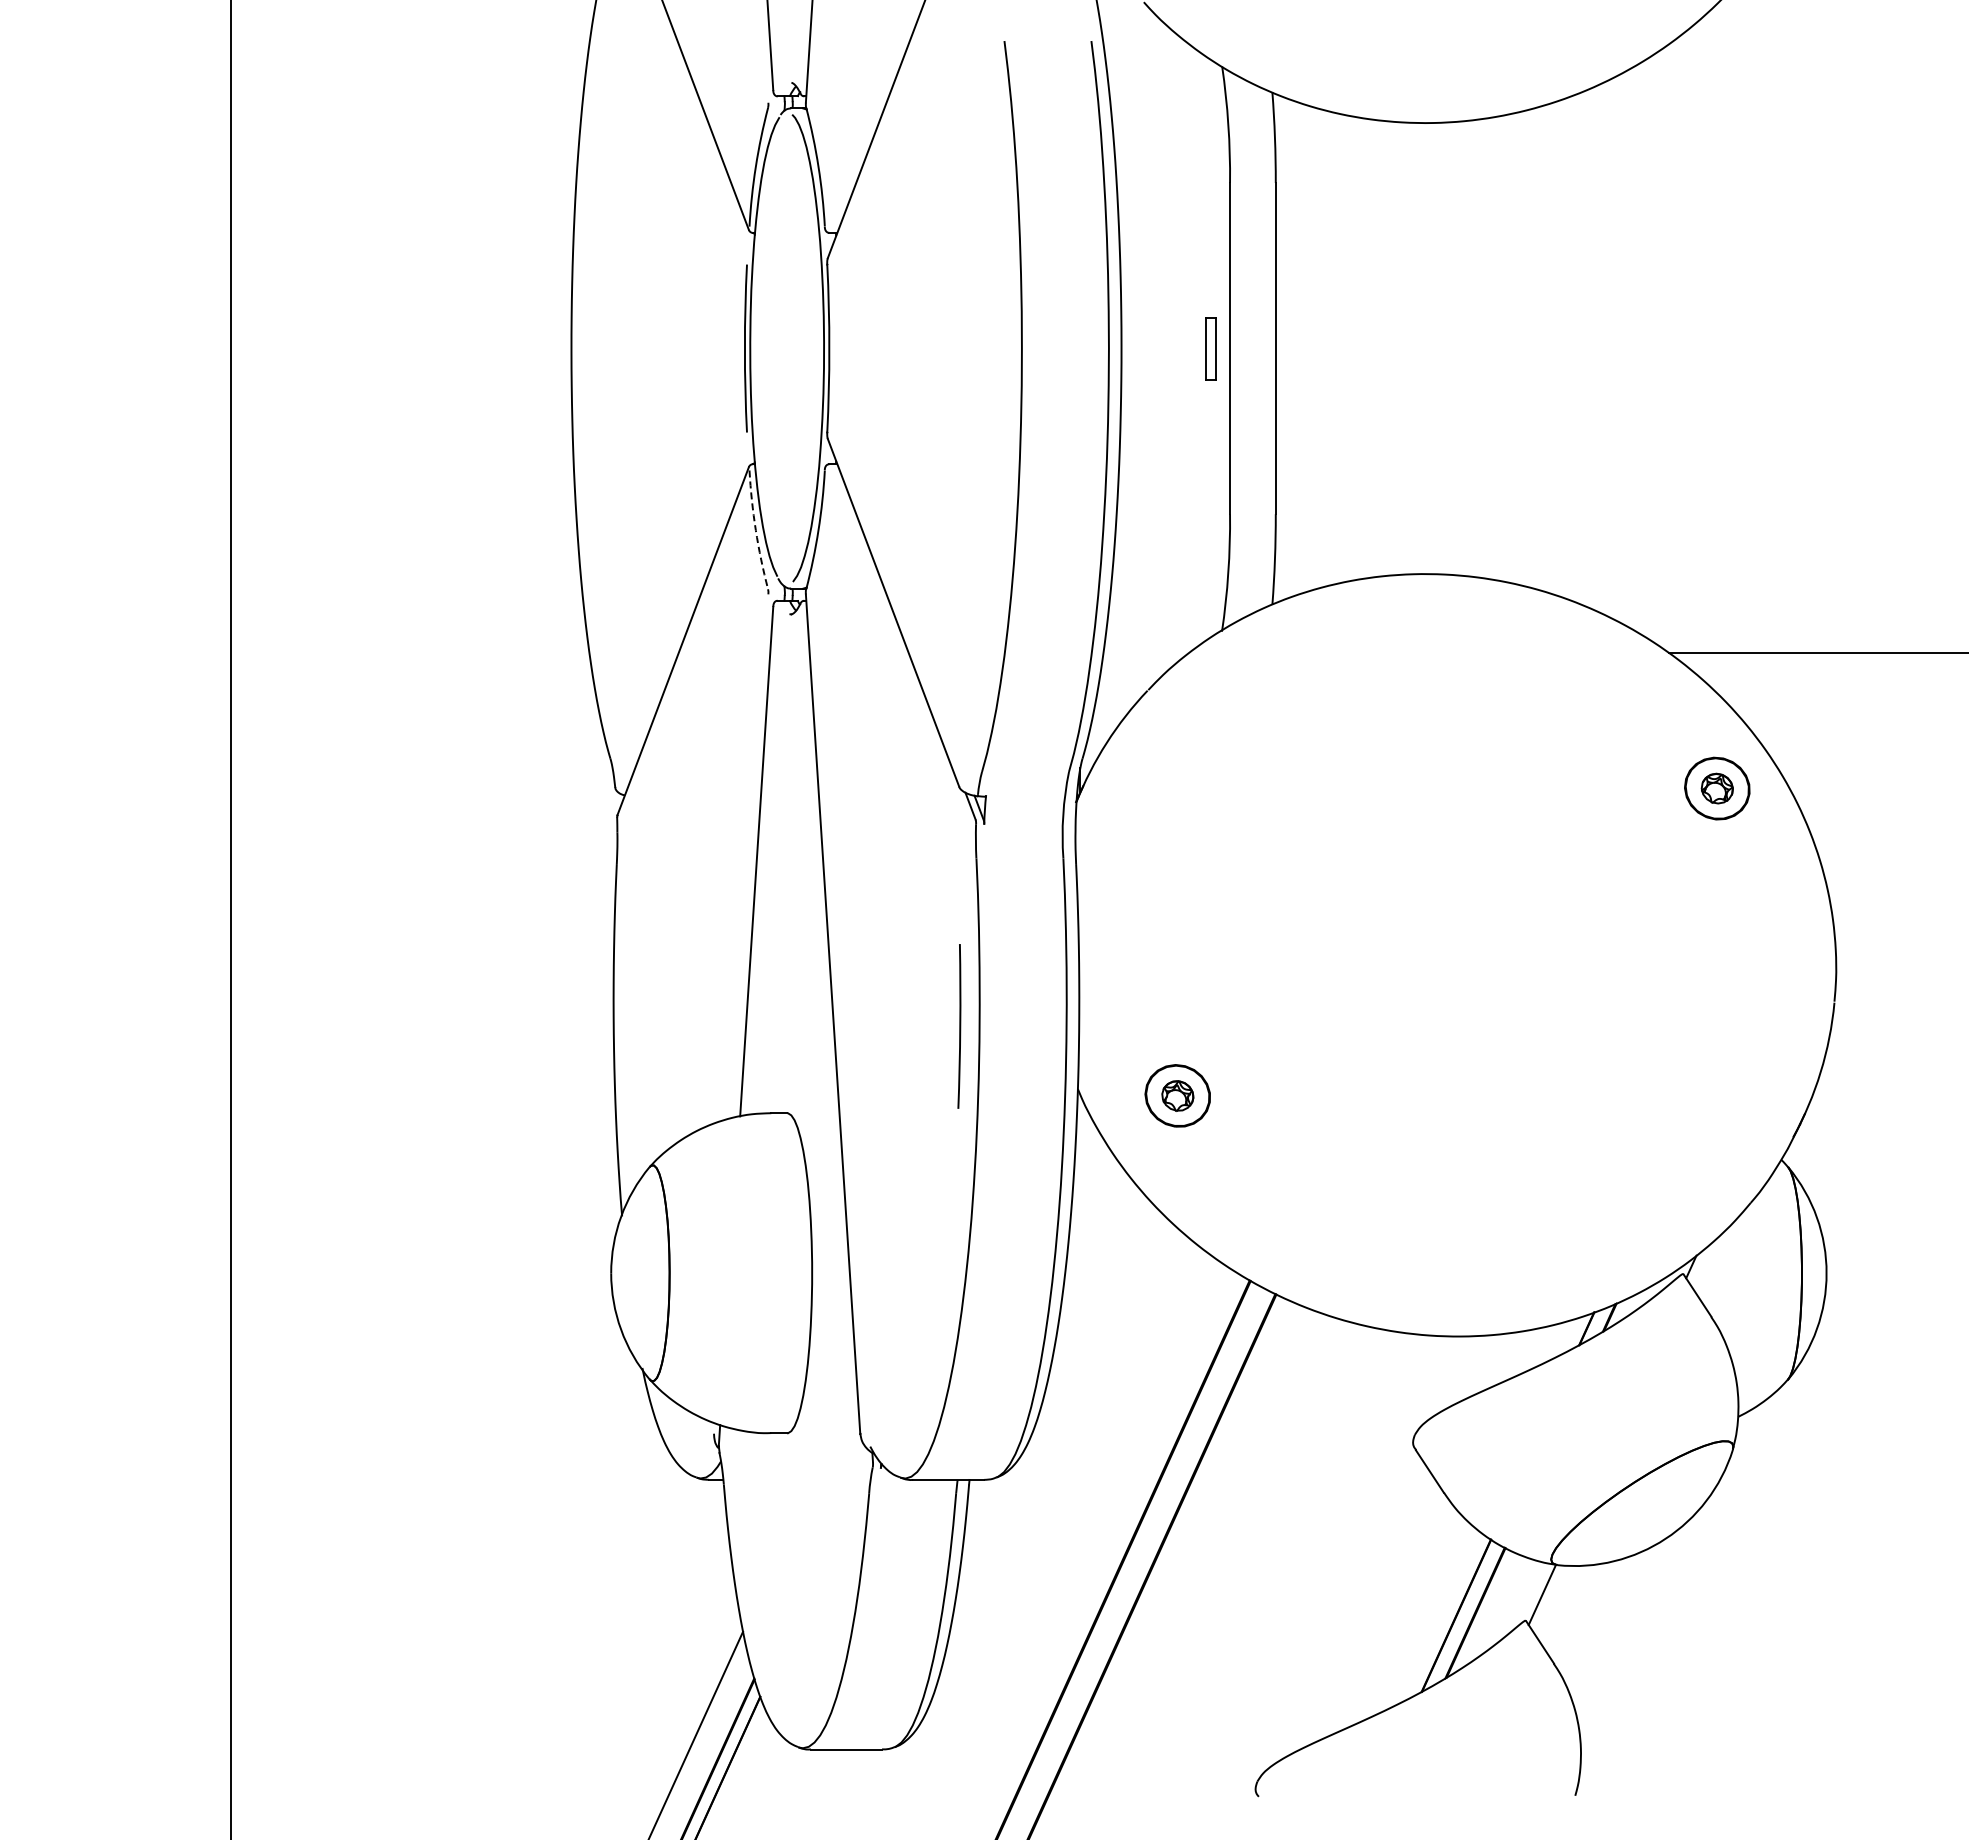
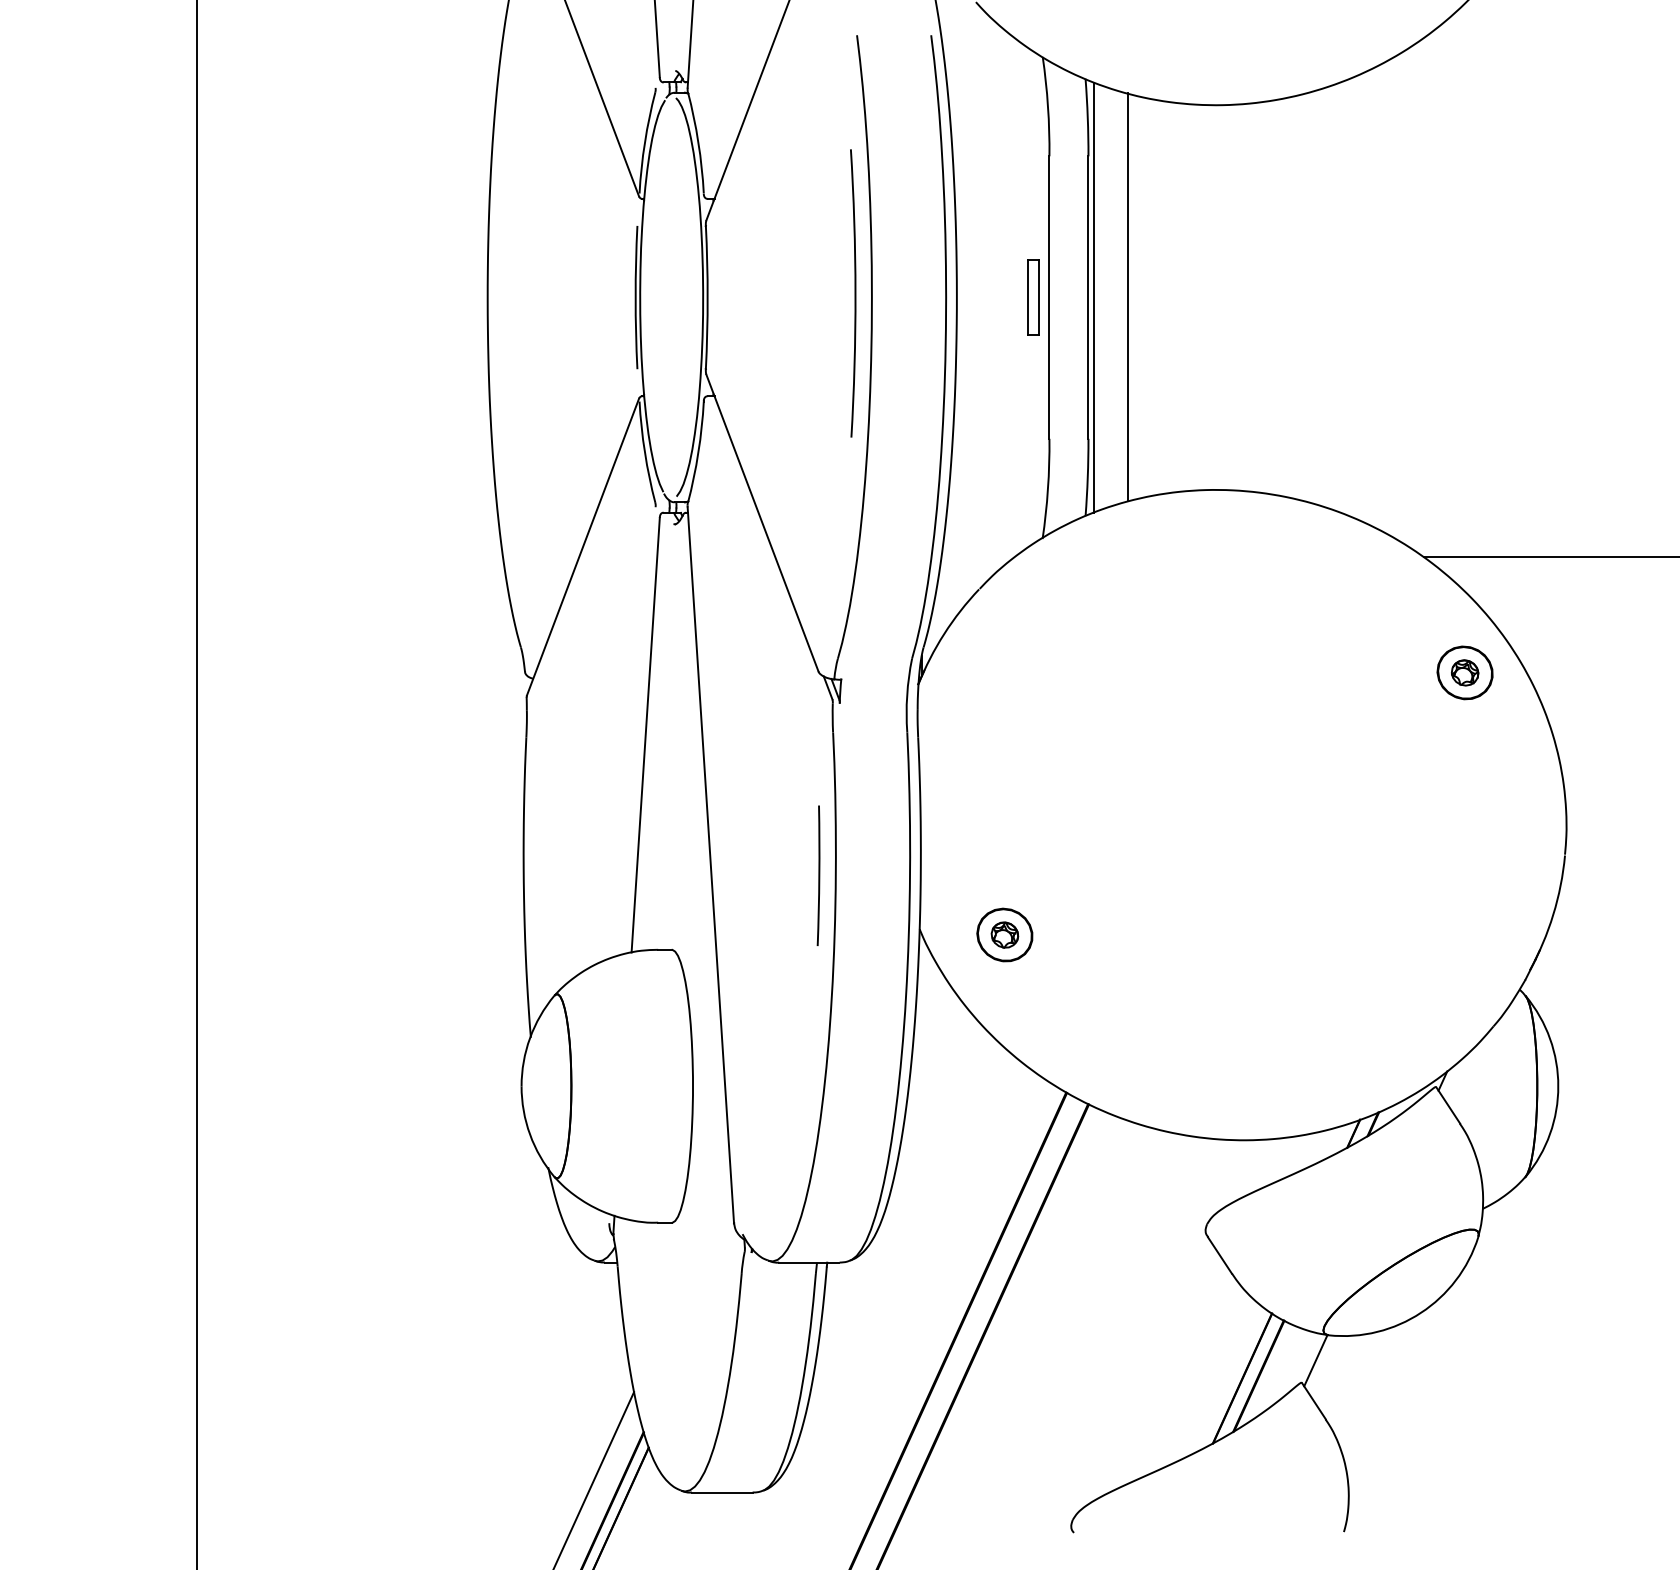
arc: (1001, 343) -> (854, 293), added
part: (1210, 348) -> (1032, 297), size x1.43
line: (1282, 348) -> (1094, 297), added
line: (1321, 348) -> (1127, 297), added
arc: (755, 530) -> (644, 452), dashed -> solid

